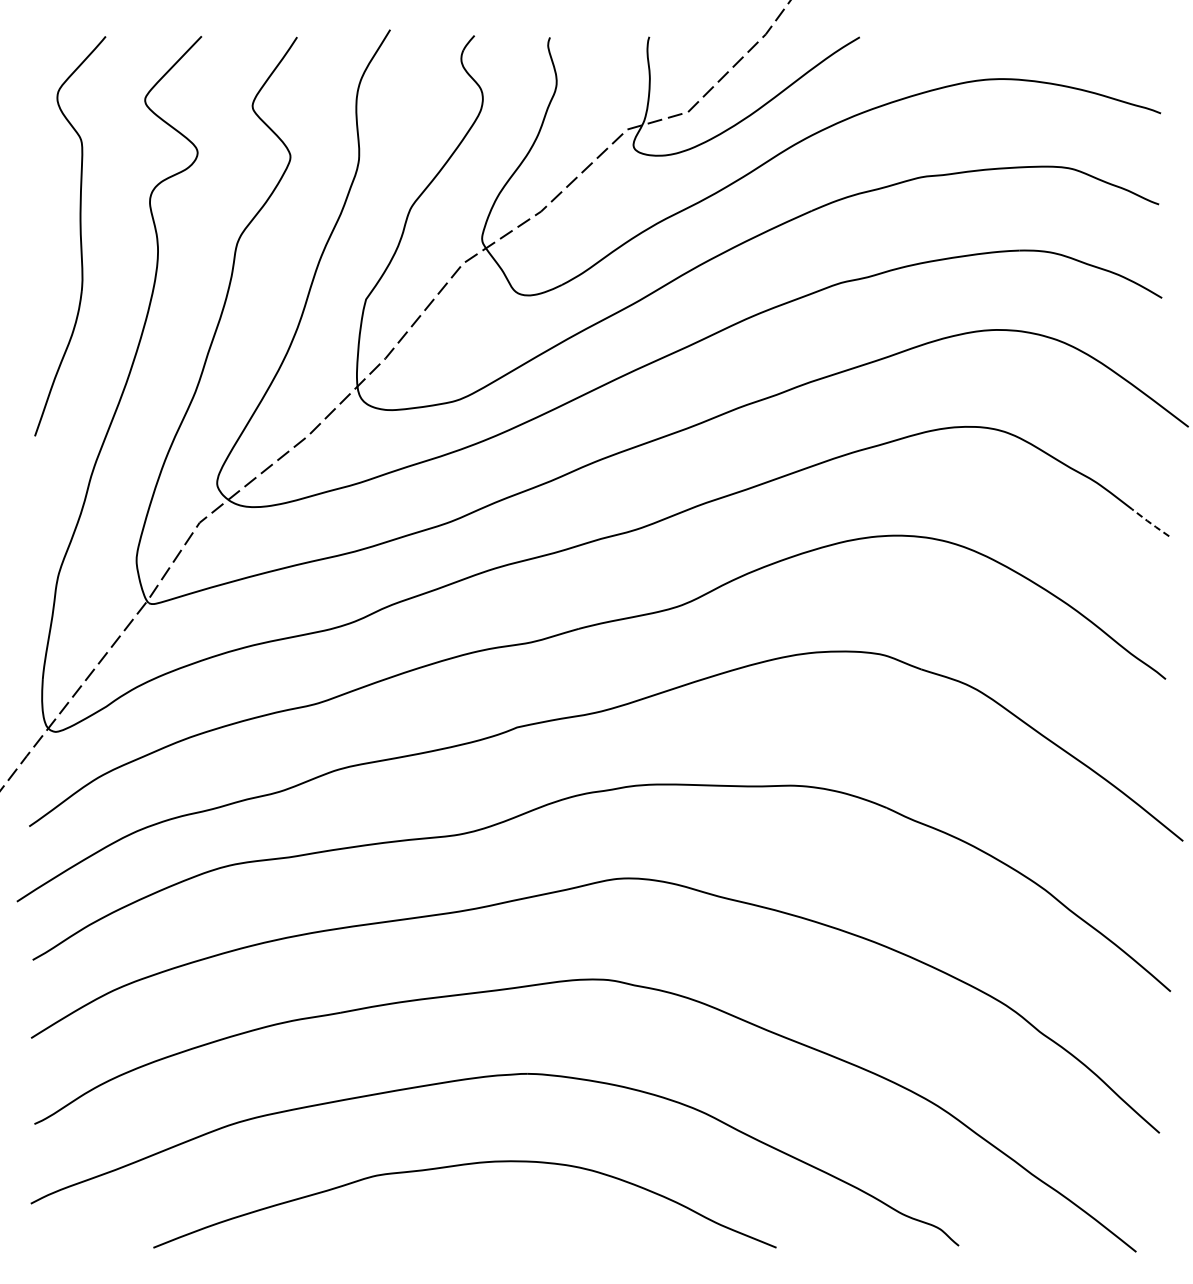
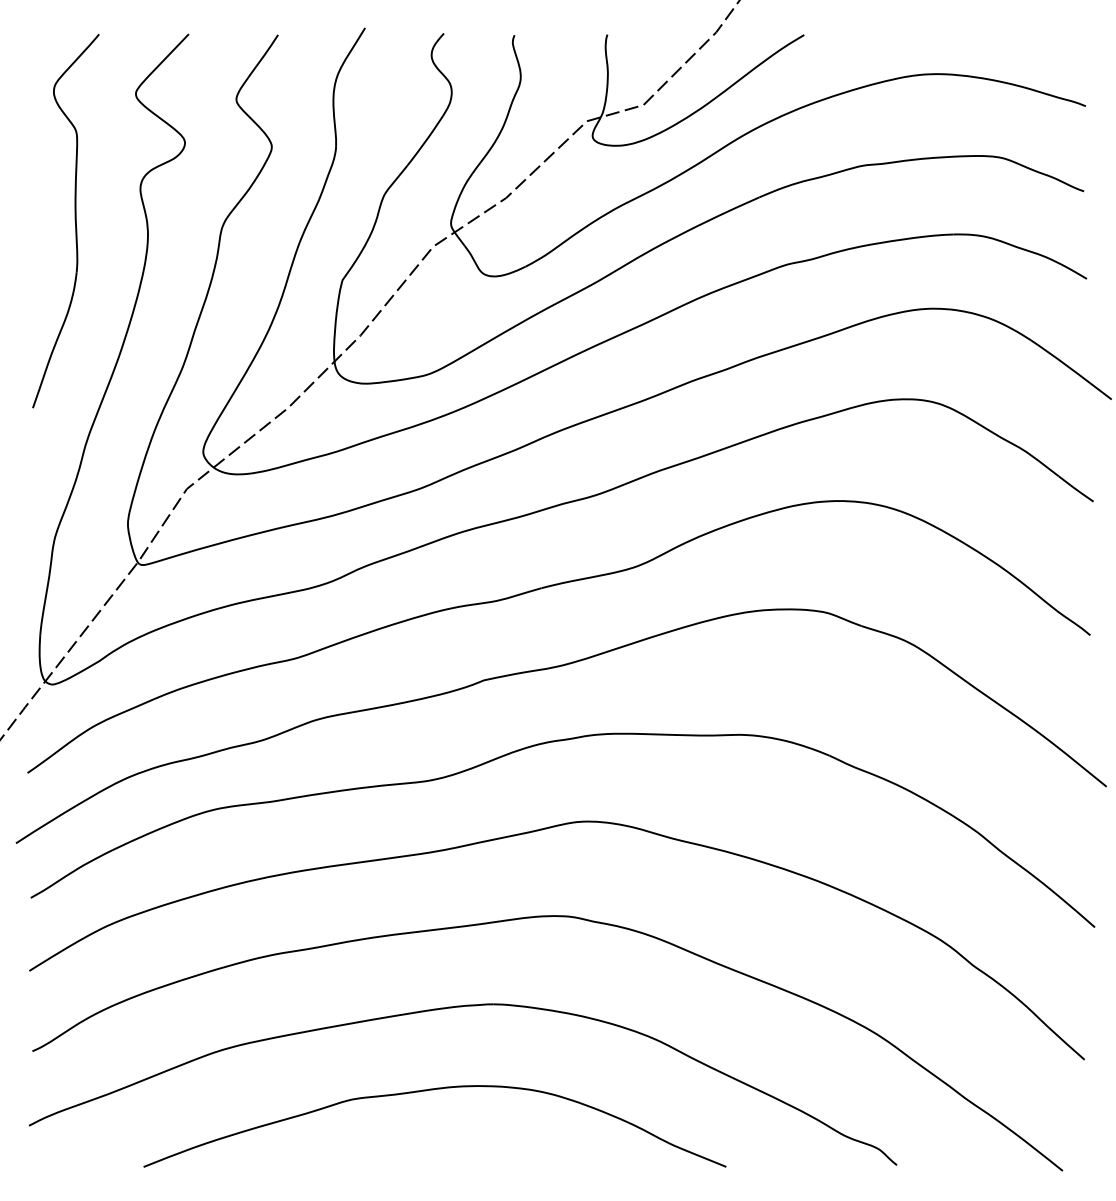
line: (1150, 523) -> (1076, 489), dashed -> solid

